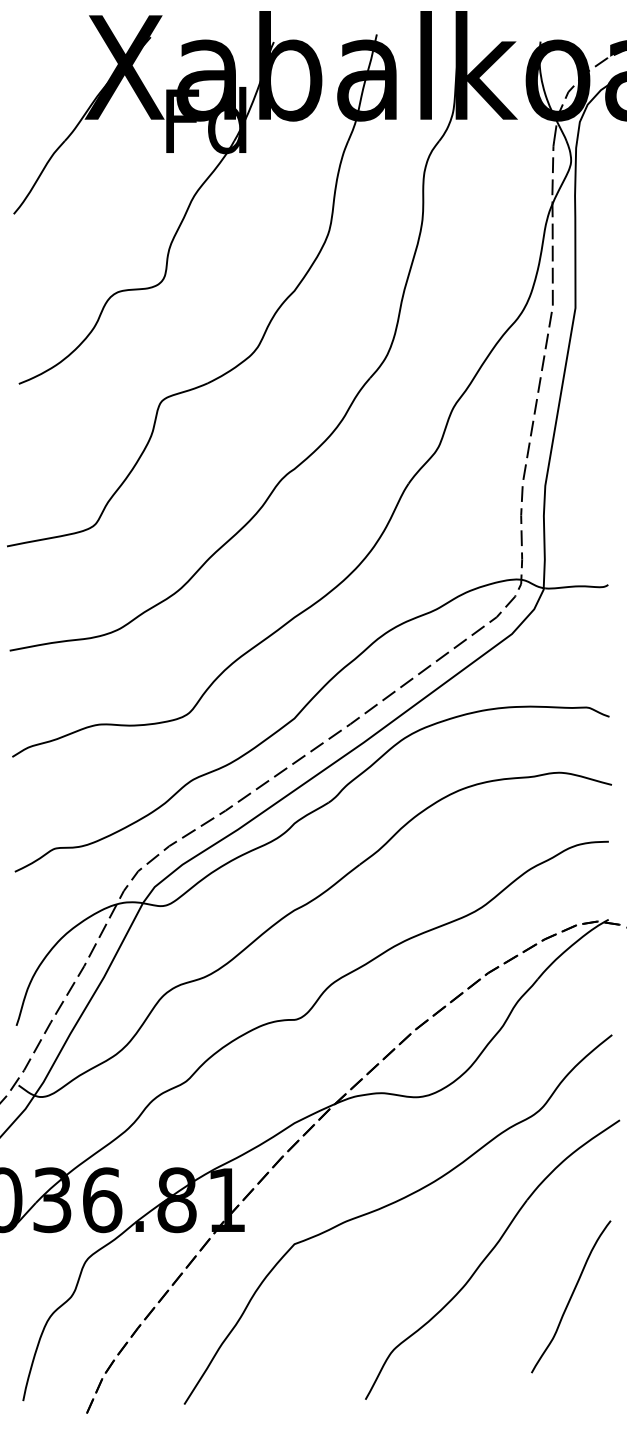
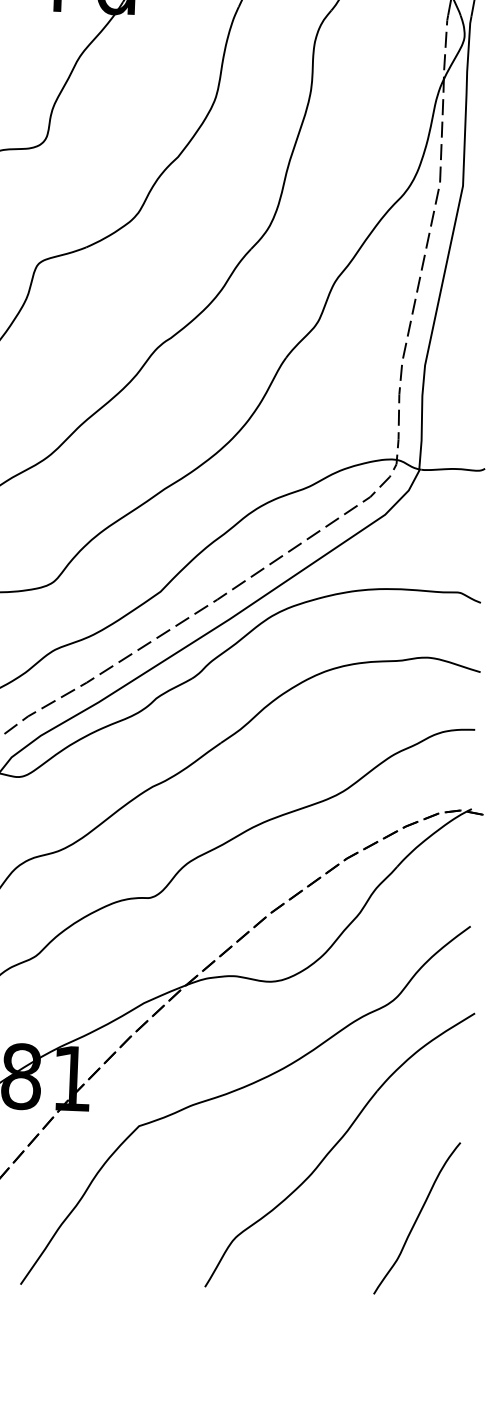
curve: (571, 1296) -> (417, 1218), moved

